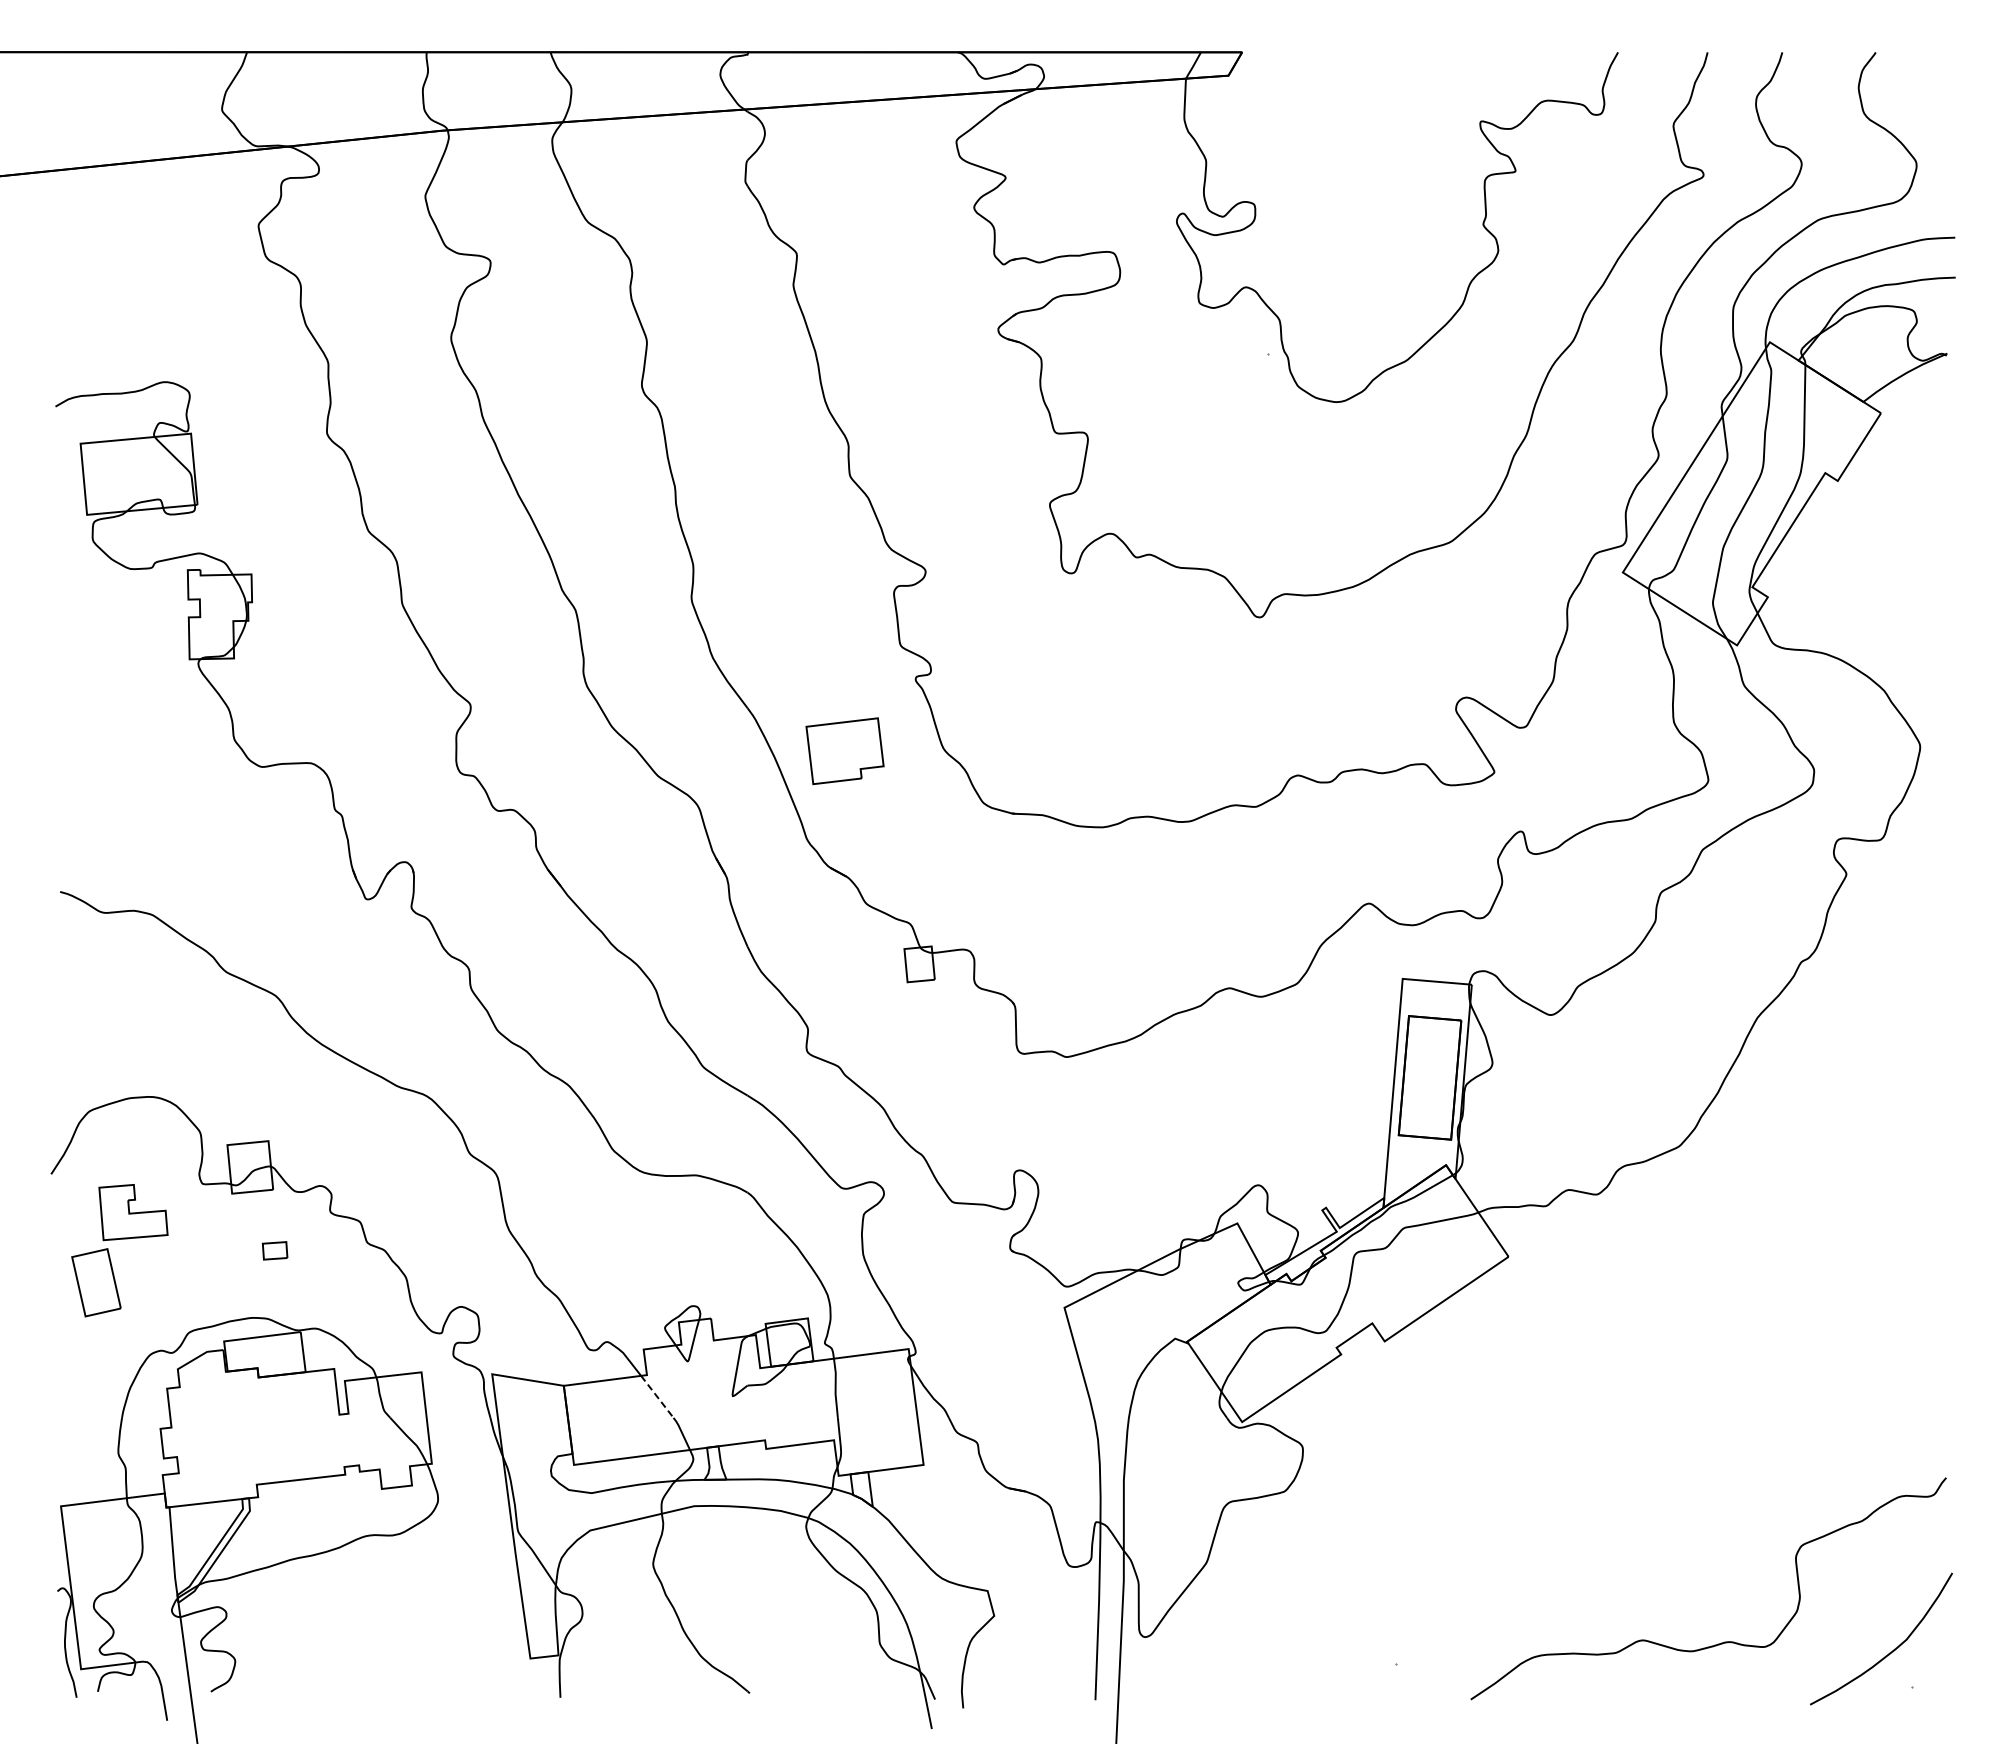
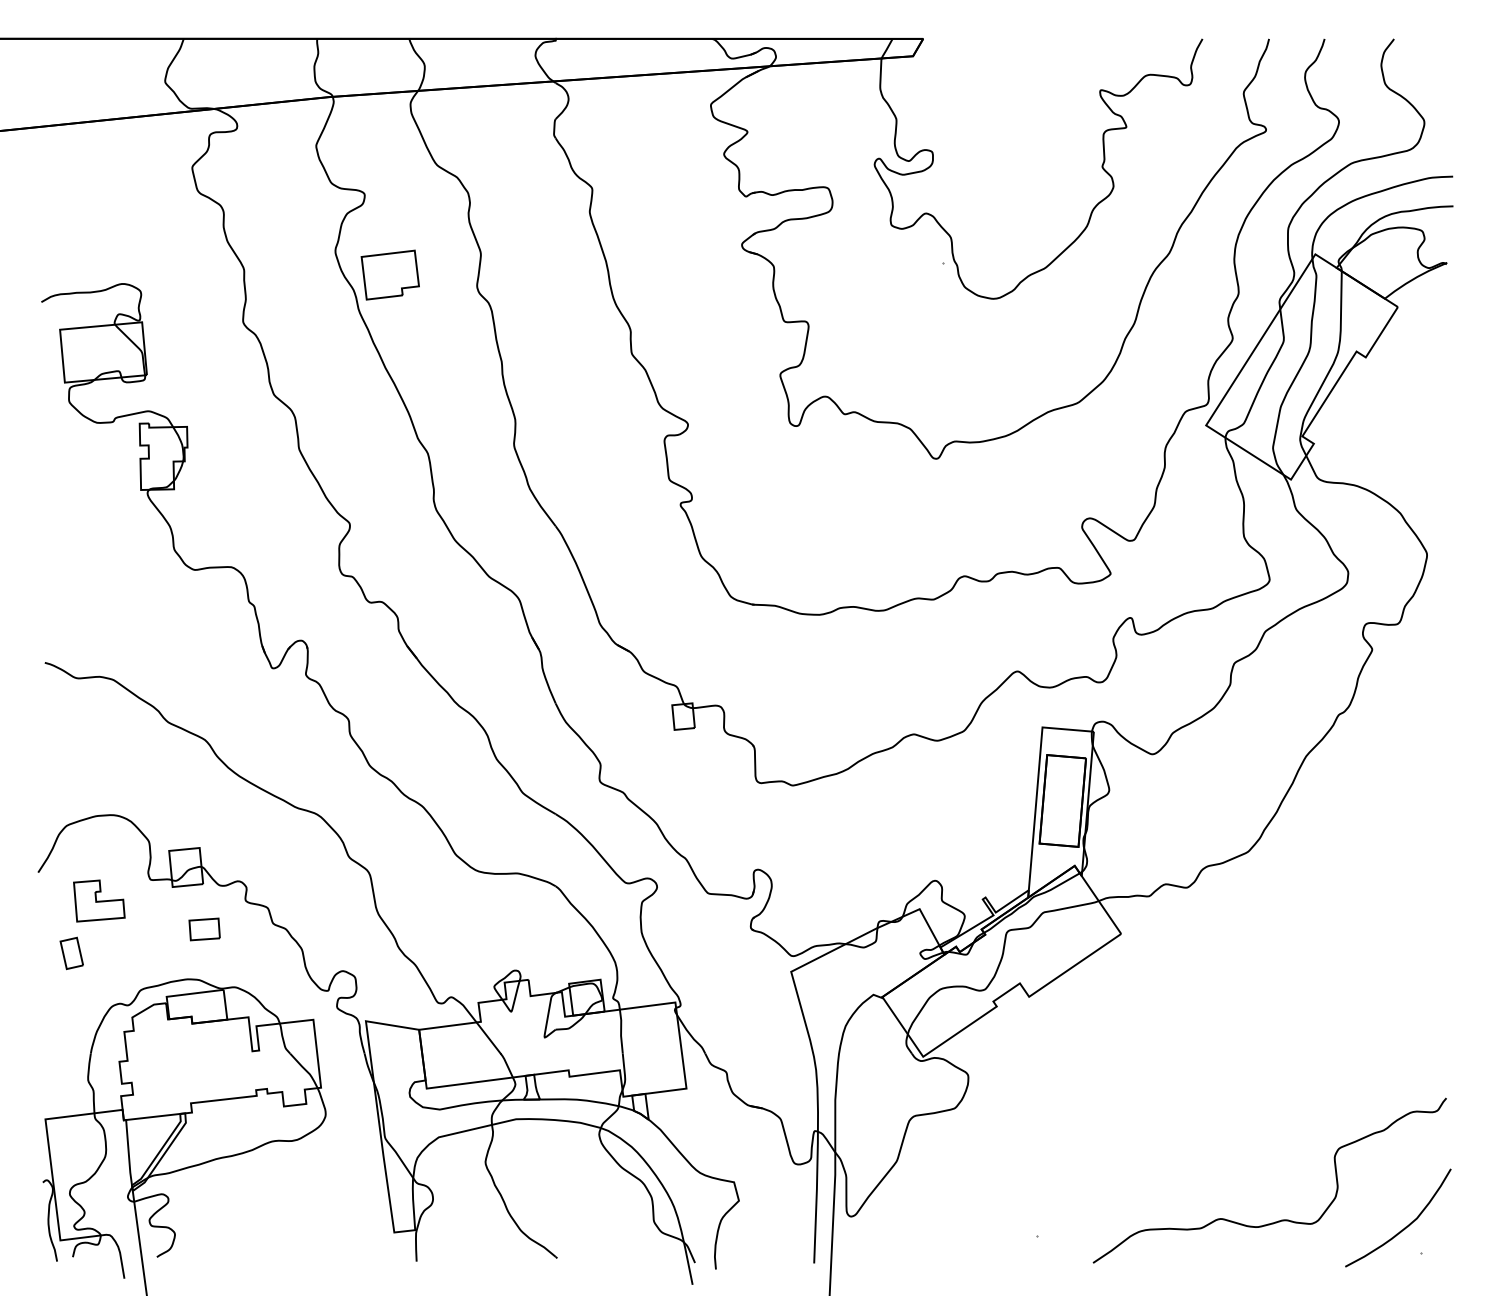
part: (844, 751) -> (389, 275), moved
part: (274, 1250) -> (204, 929), size x1.67
part: (96, 1283) -> (71, 953), size x0.62
line: (657, 1396) -> (488, 1037), dashed -> solid

